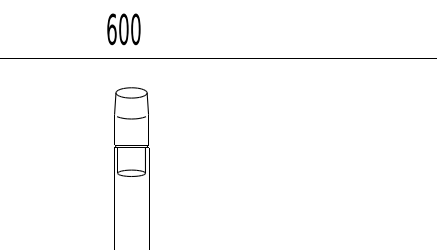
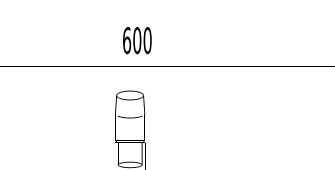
text: (123, 29) -> (136, 40), moved

